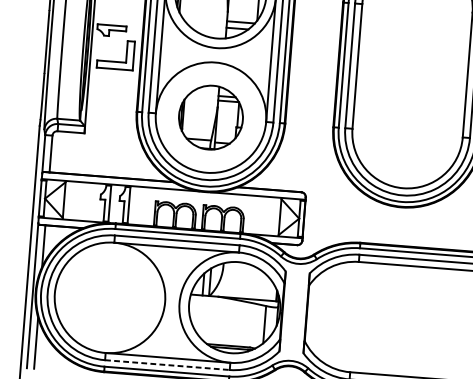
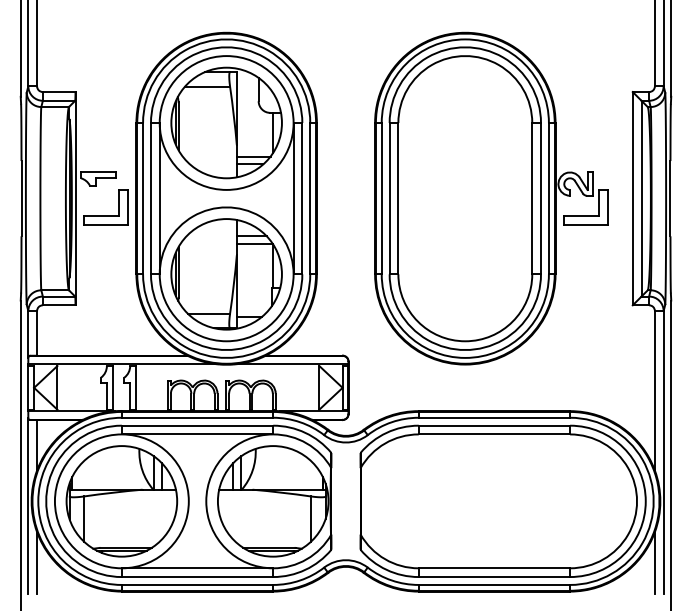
part: (210, 117) -> (226, 274), size x1.43
part: (109, 297) -> (121, 501), added
line: (167, 365) -> (197, 577), dashed -> solid

